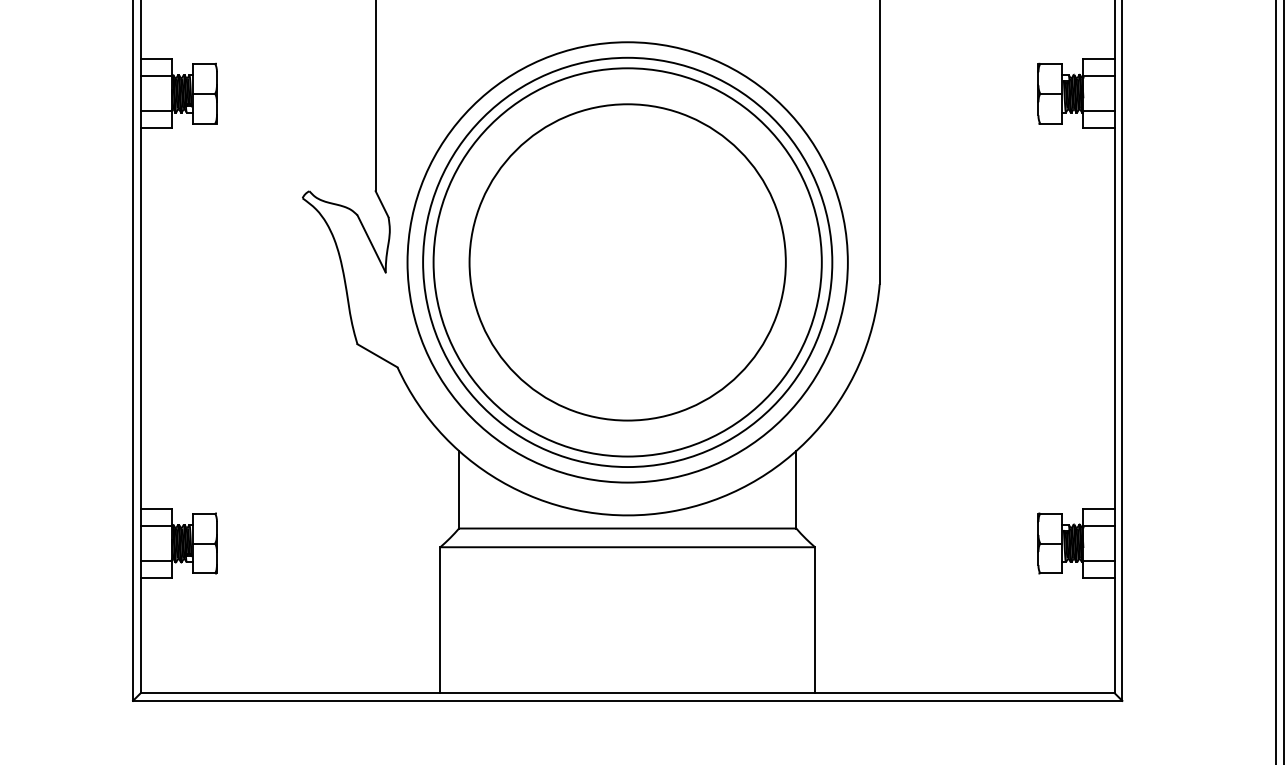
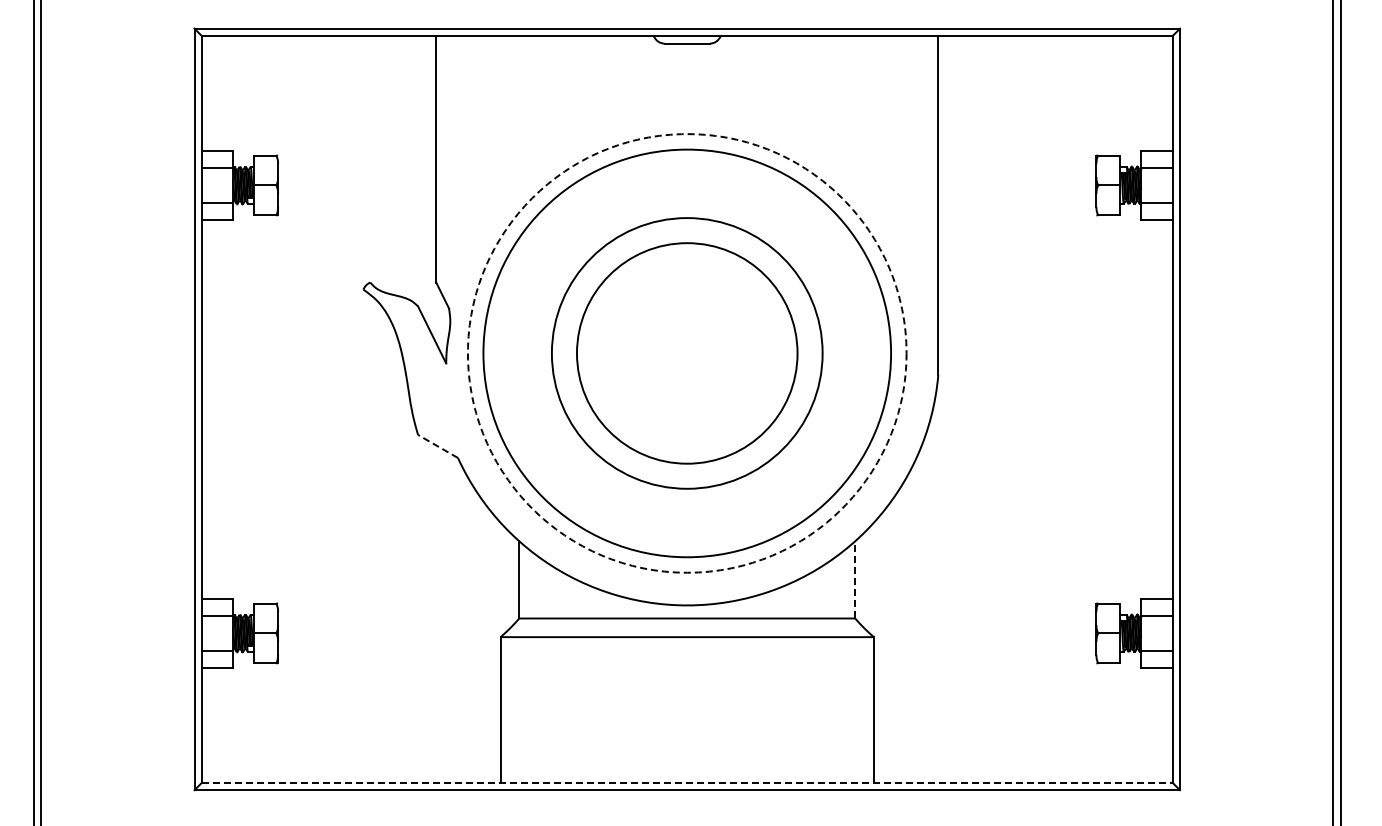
circle: (626, 261) -> (686, 352), size x0.7
circle: (626, 262) -> (686, 353), size x0.7
circle: (626, 262) -> (686, 353), solid -> dashed
line: (376, 355) -> (437, 446), solid -> dashed
line: (796, 489) -> (855, 579), solid -> dashed
line: (627, 693) -> (687, 782), solid -> dashed

